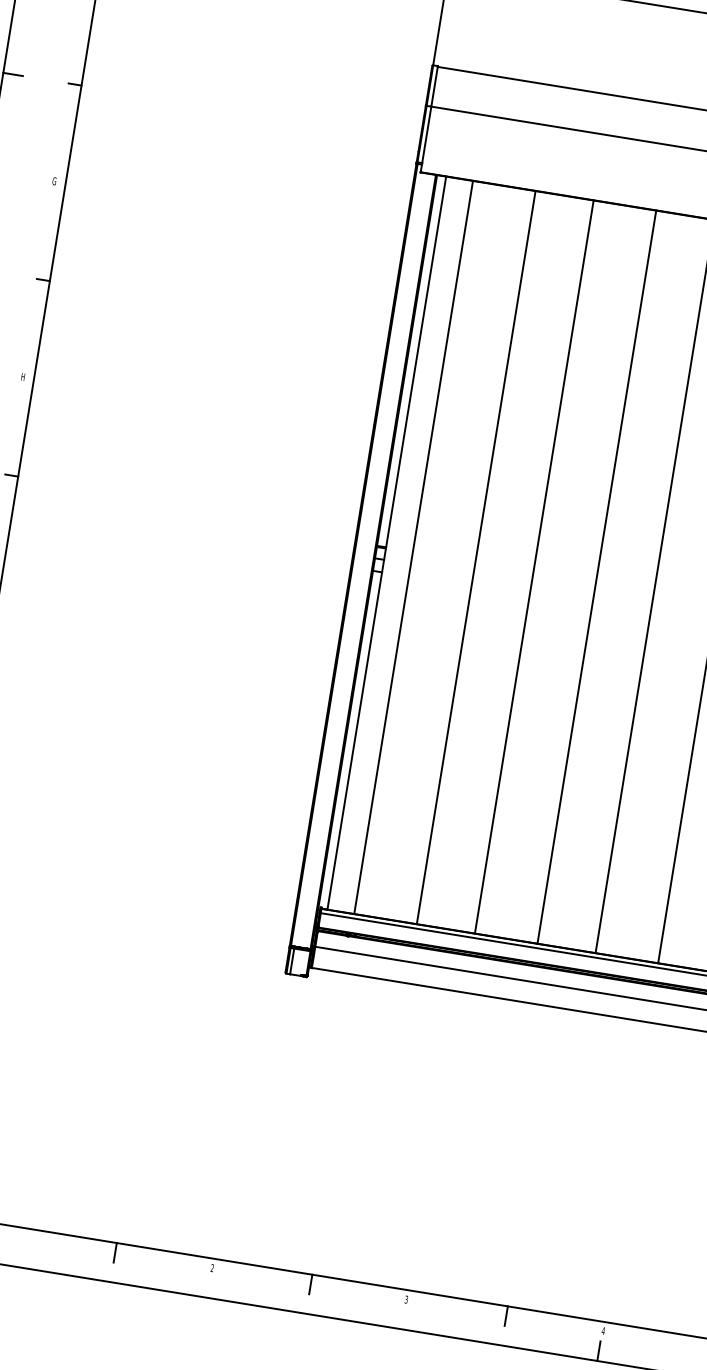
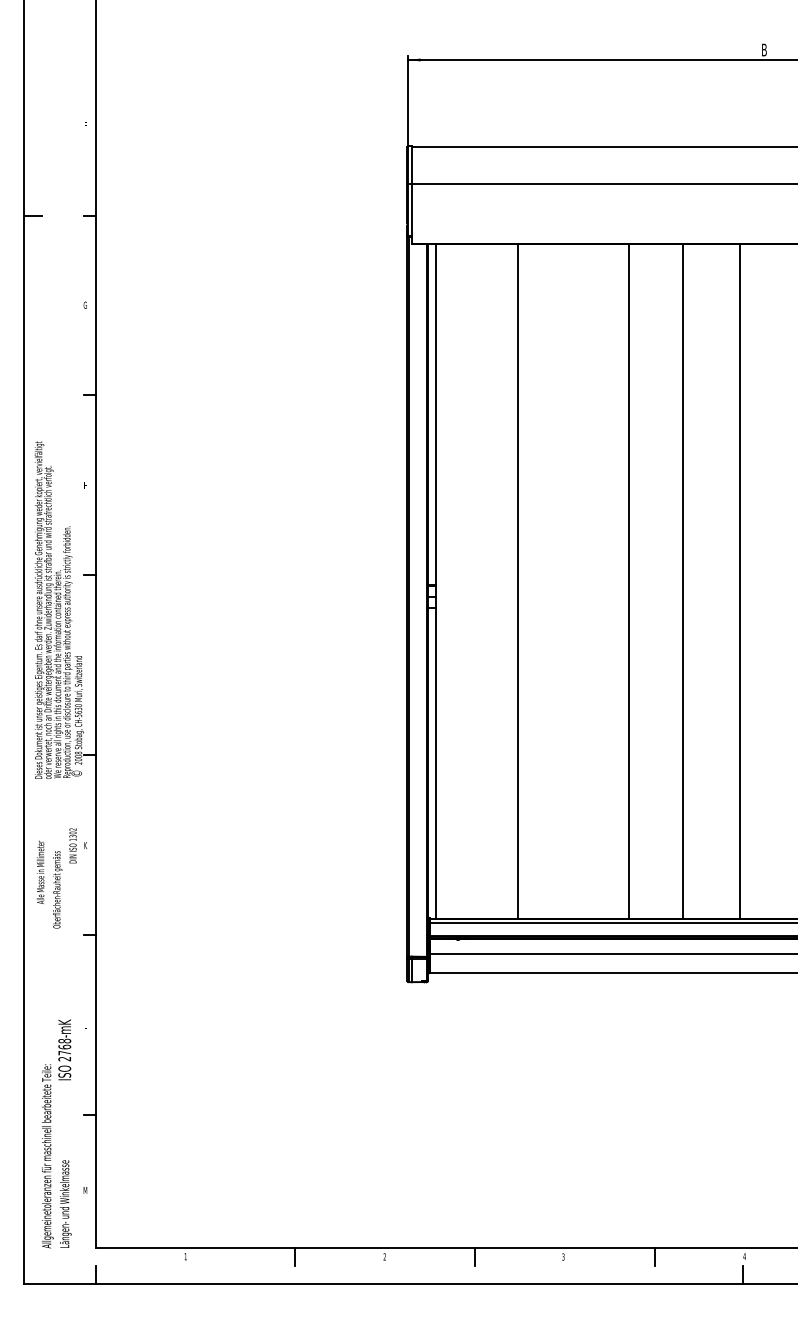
line: (413, 547) -> (460, 581), removed
line: (534, 566) -> (571, 581), removed

